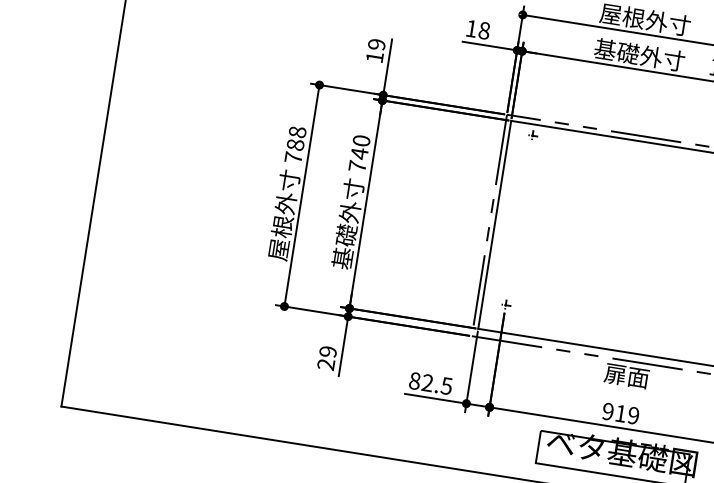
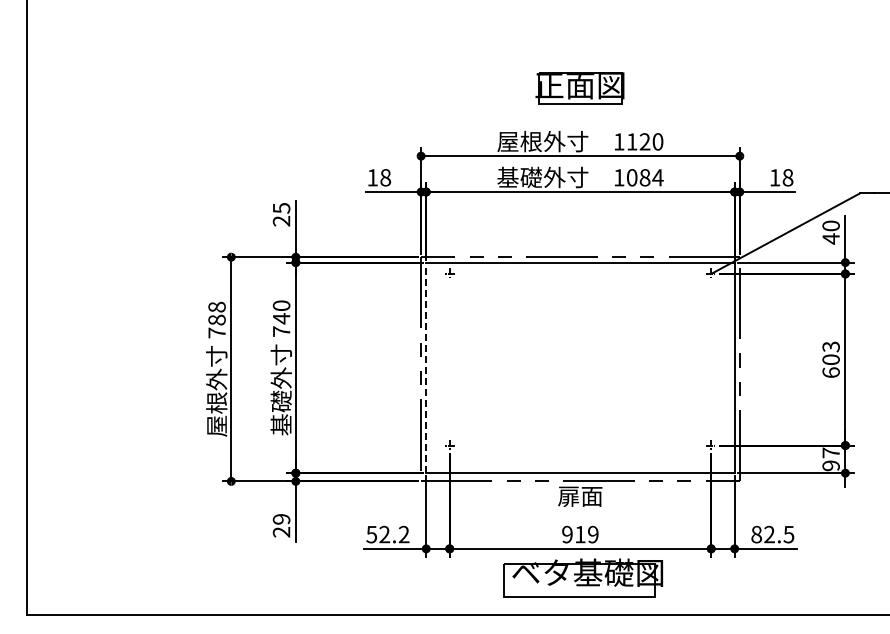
text: (375, 50) -> (281, 214), 19 -> 25
line: (495, 224) -> (426, 367), solid -> dashed
text: (430, 383) -> (387, 534), 82.5 -> 52.2

